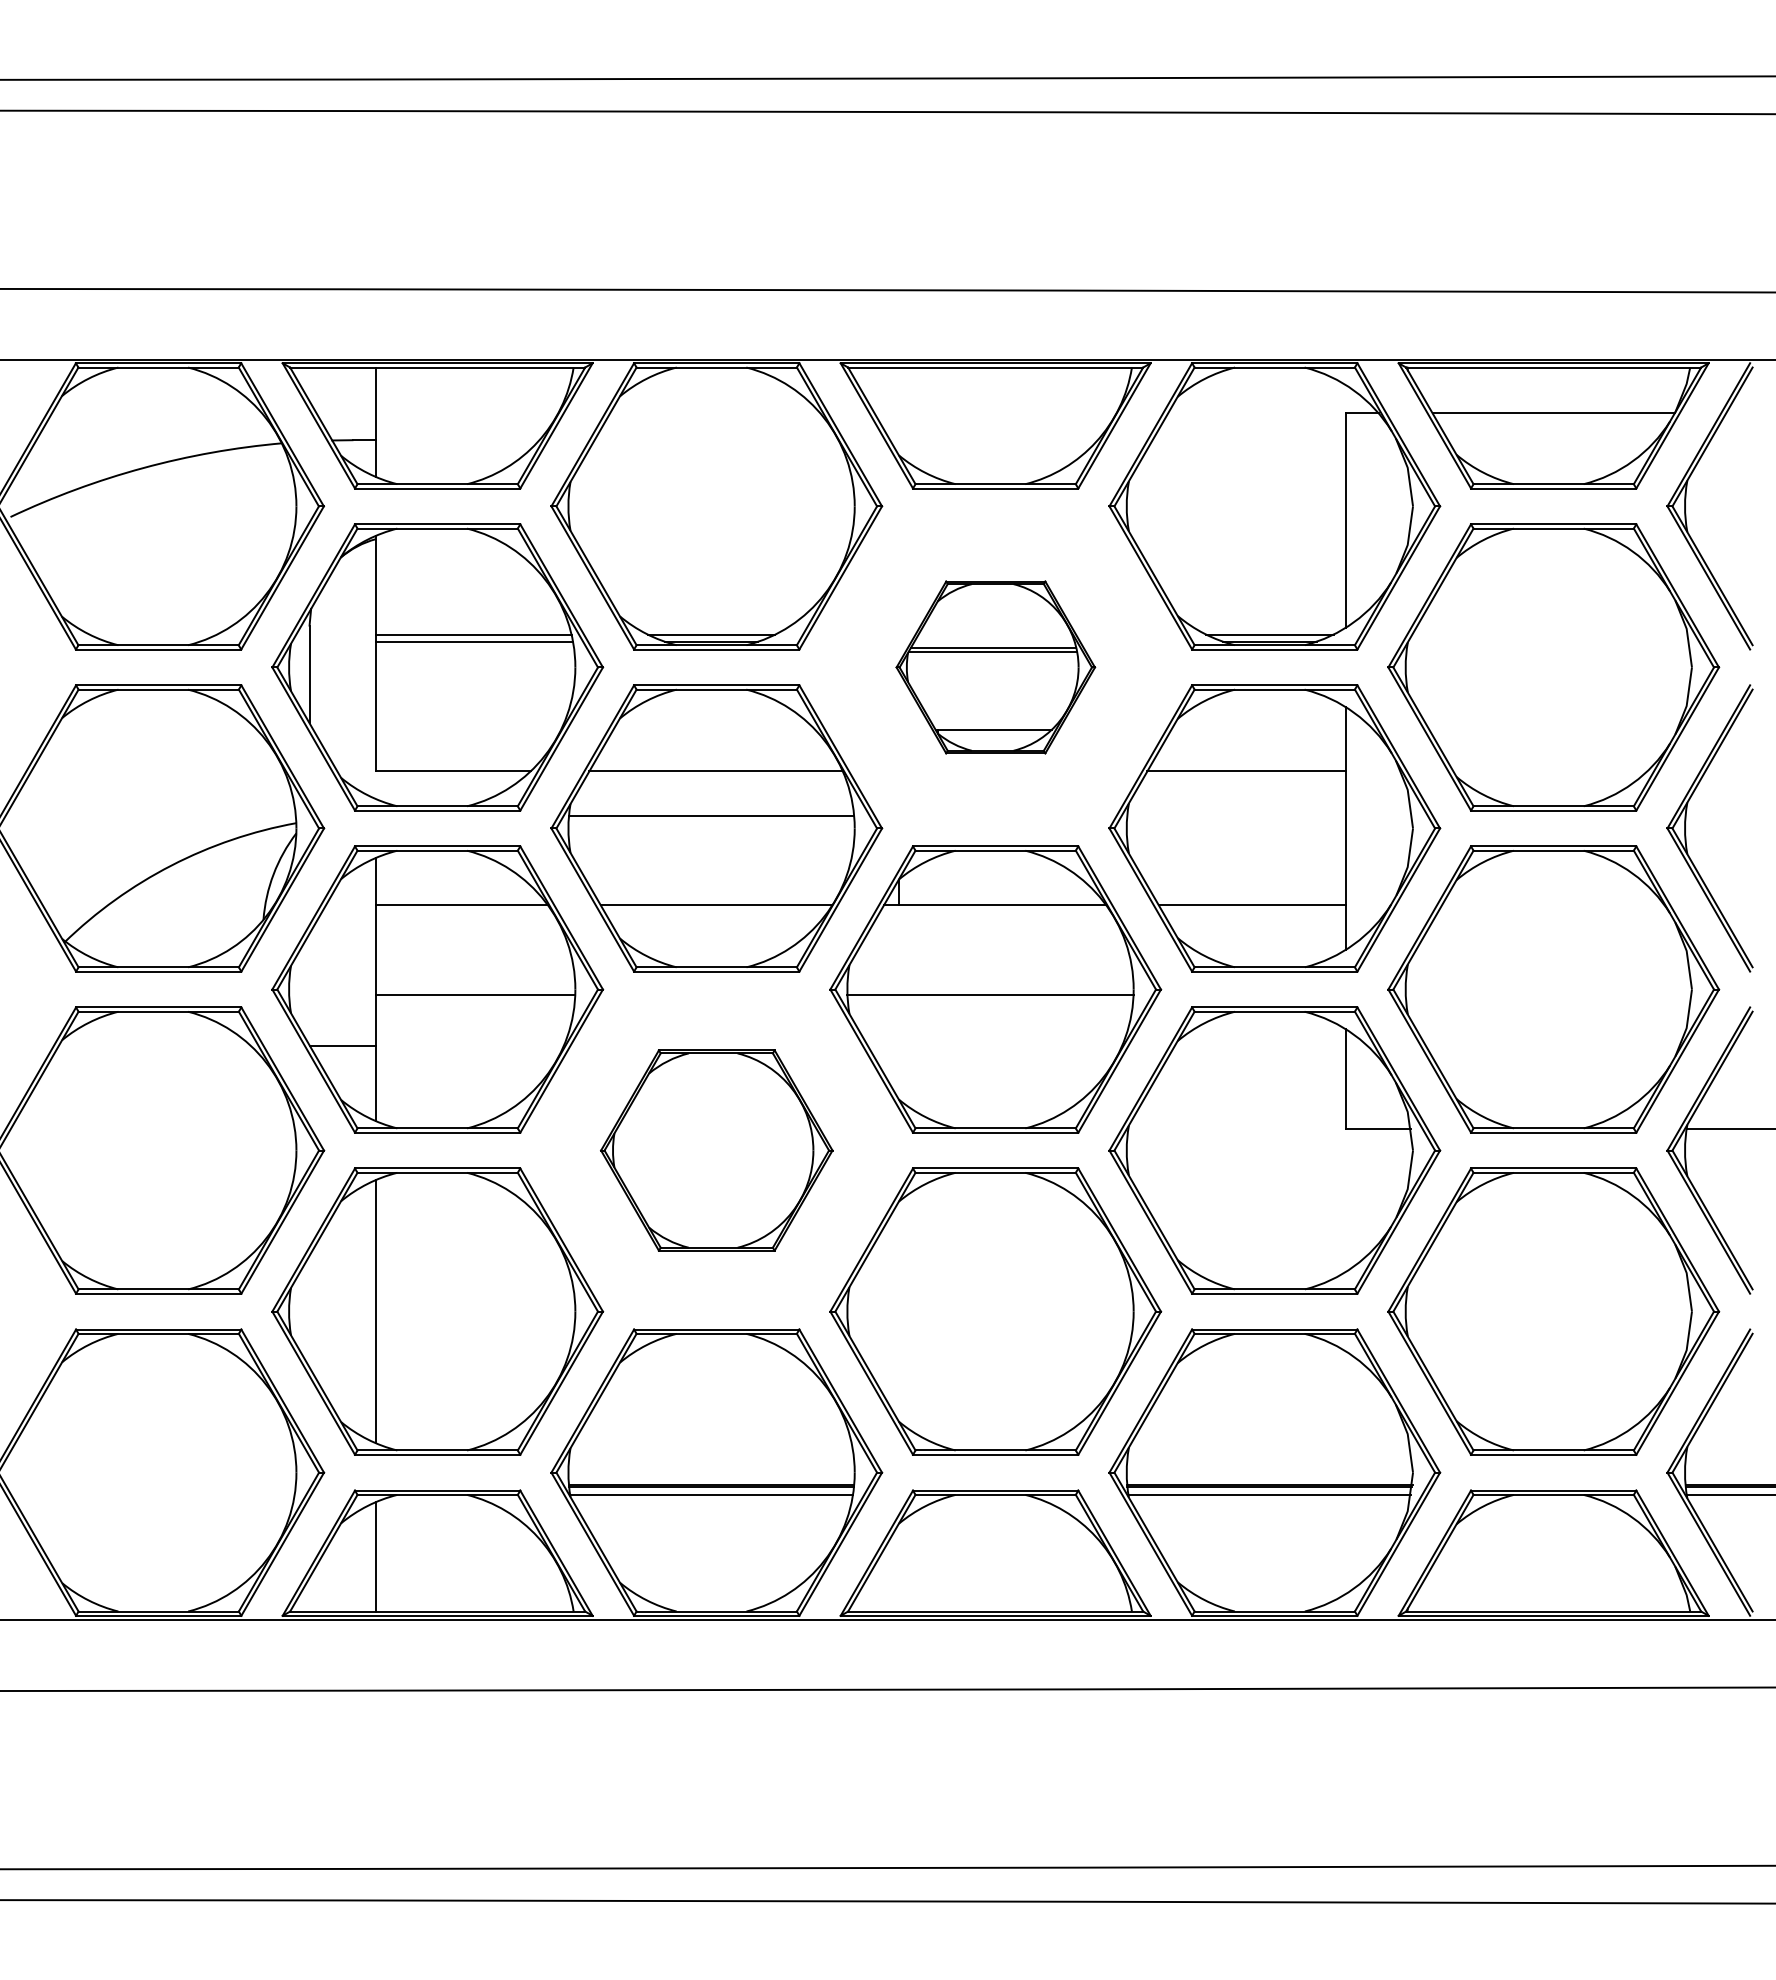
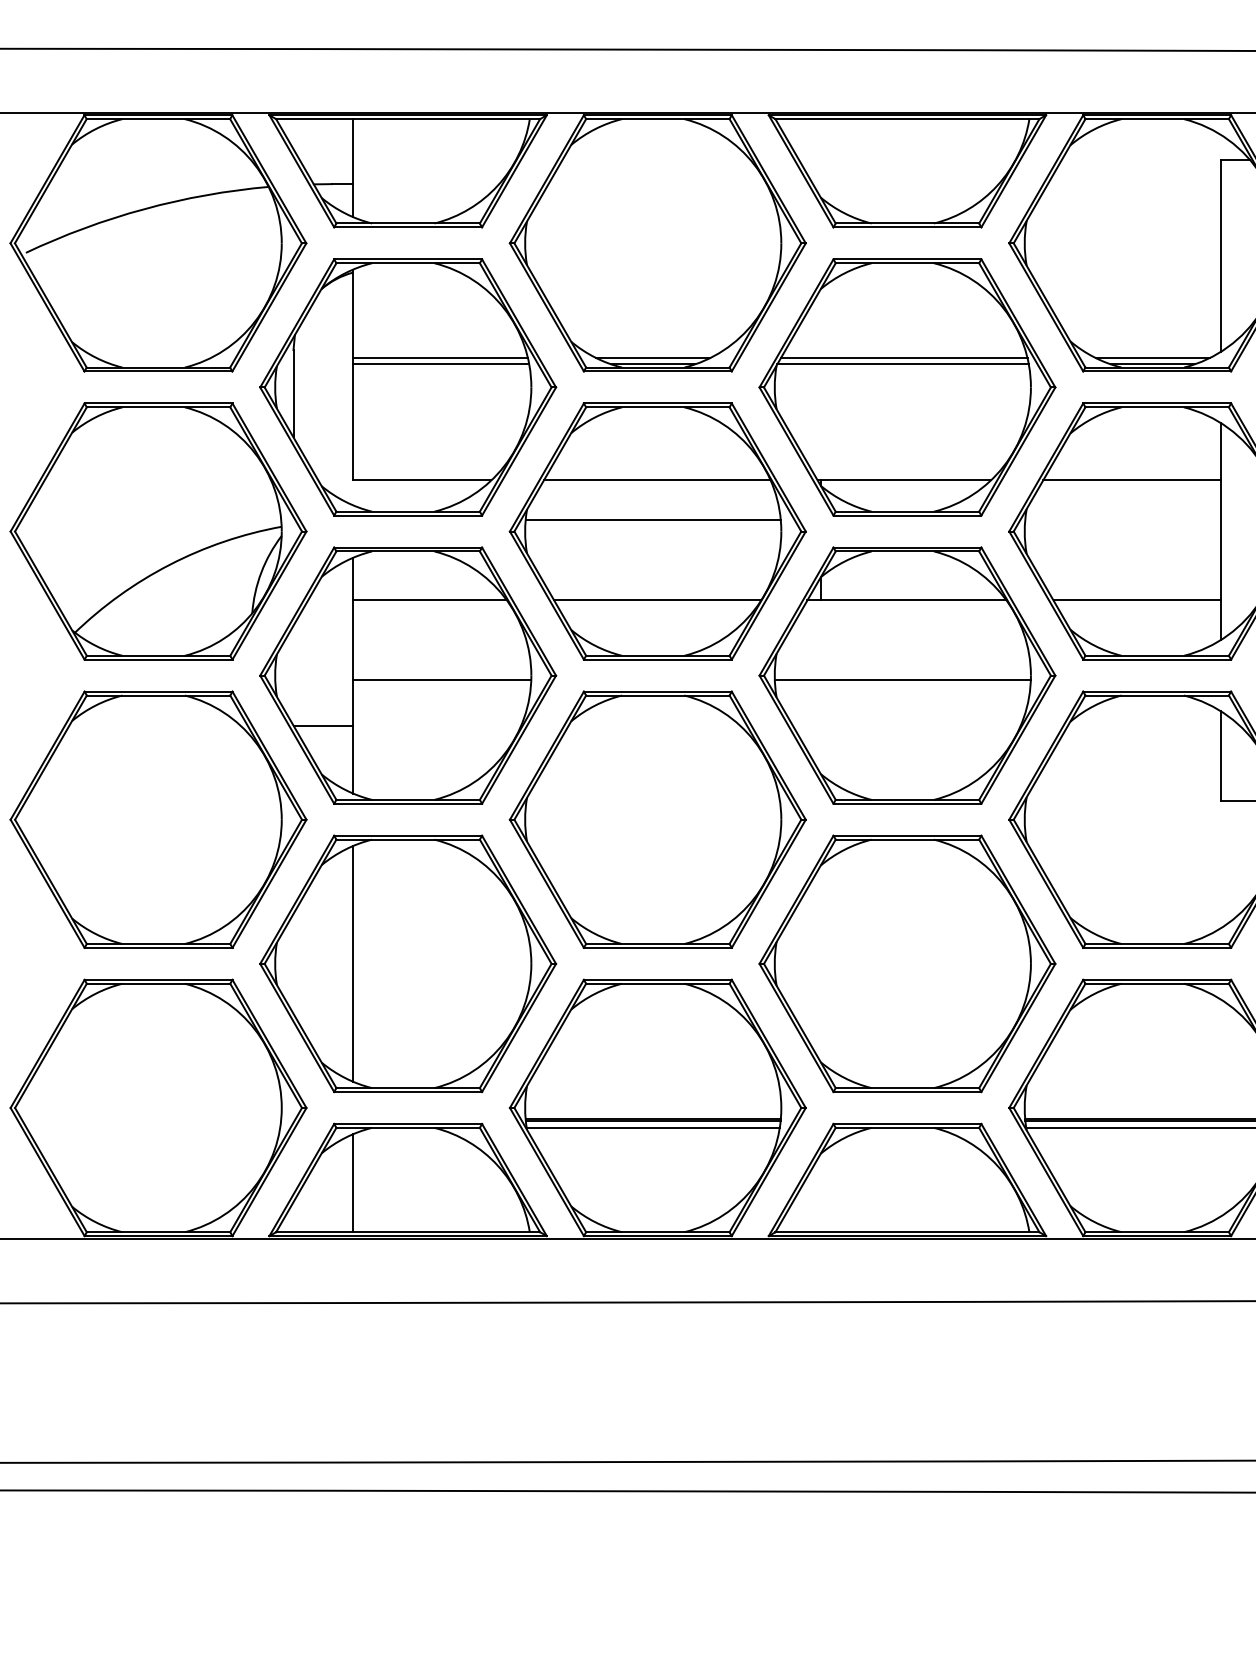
part: (995, 667) -> (907, 387), size x1.67
part: (716, 1150) -> (657, 819), size x1.43

